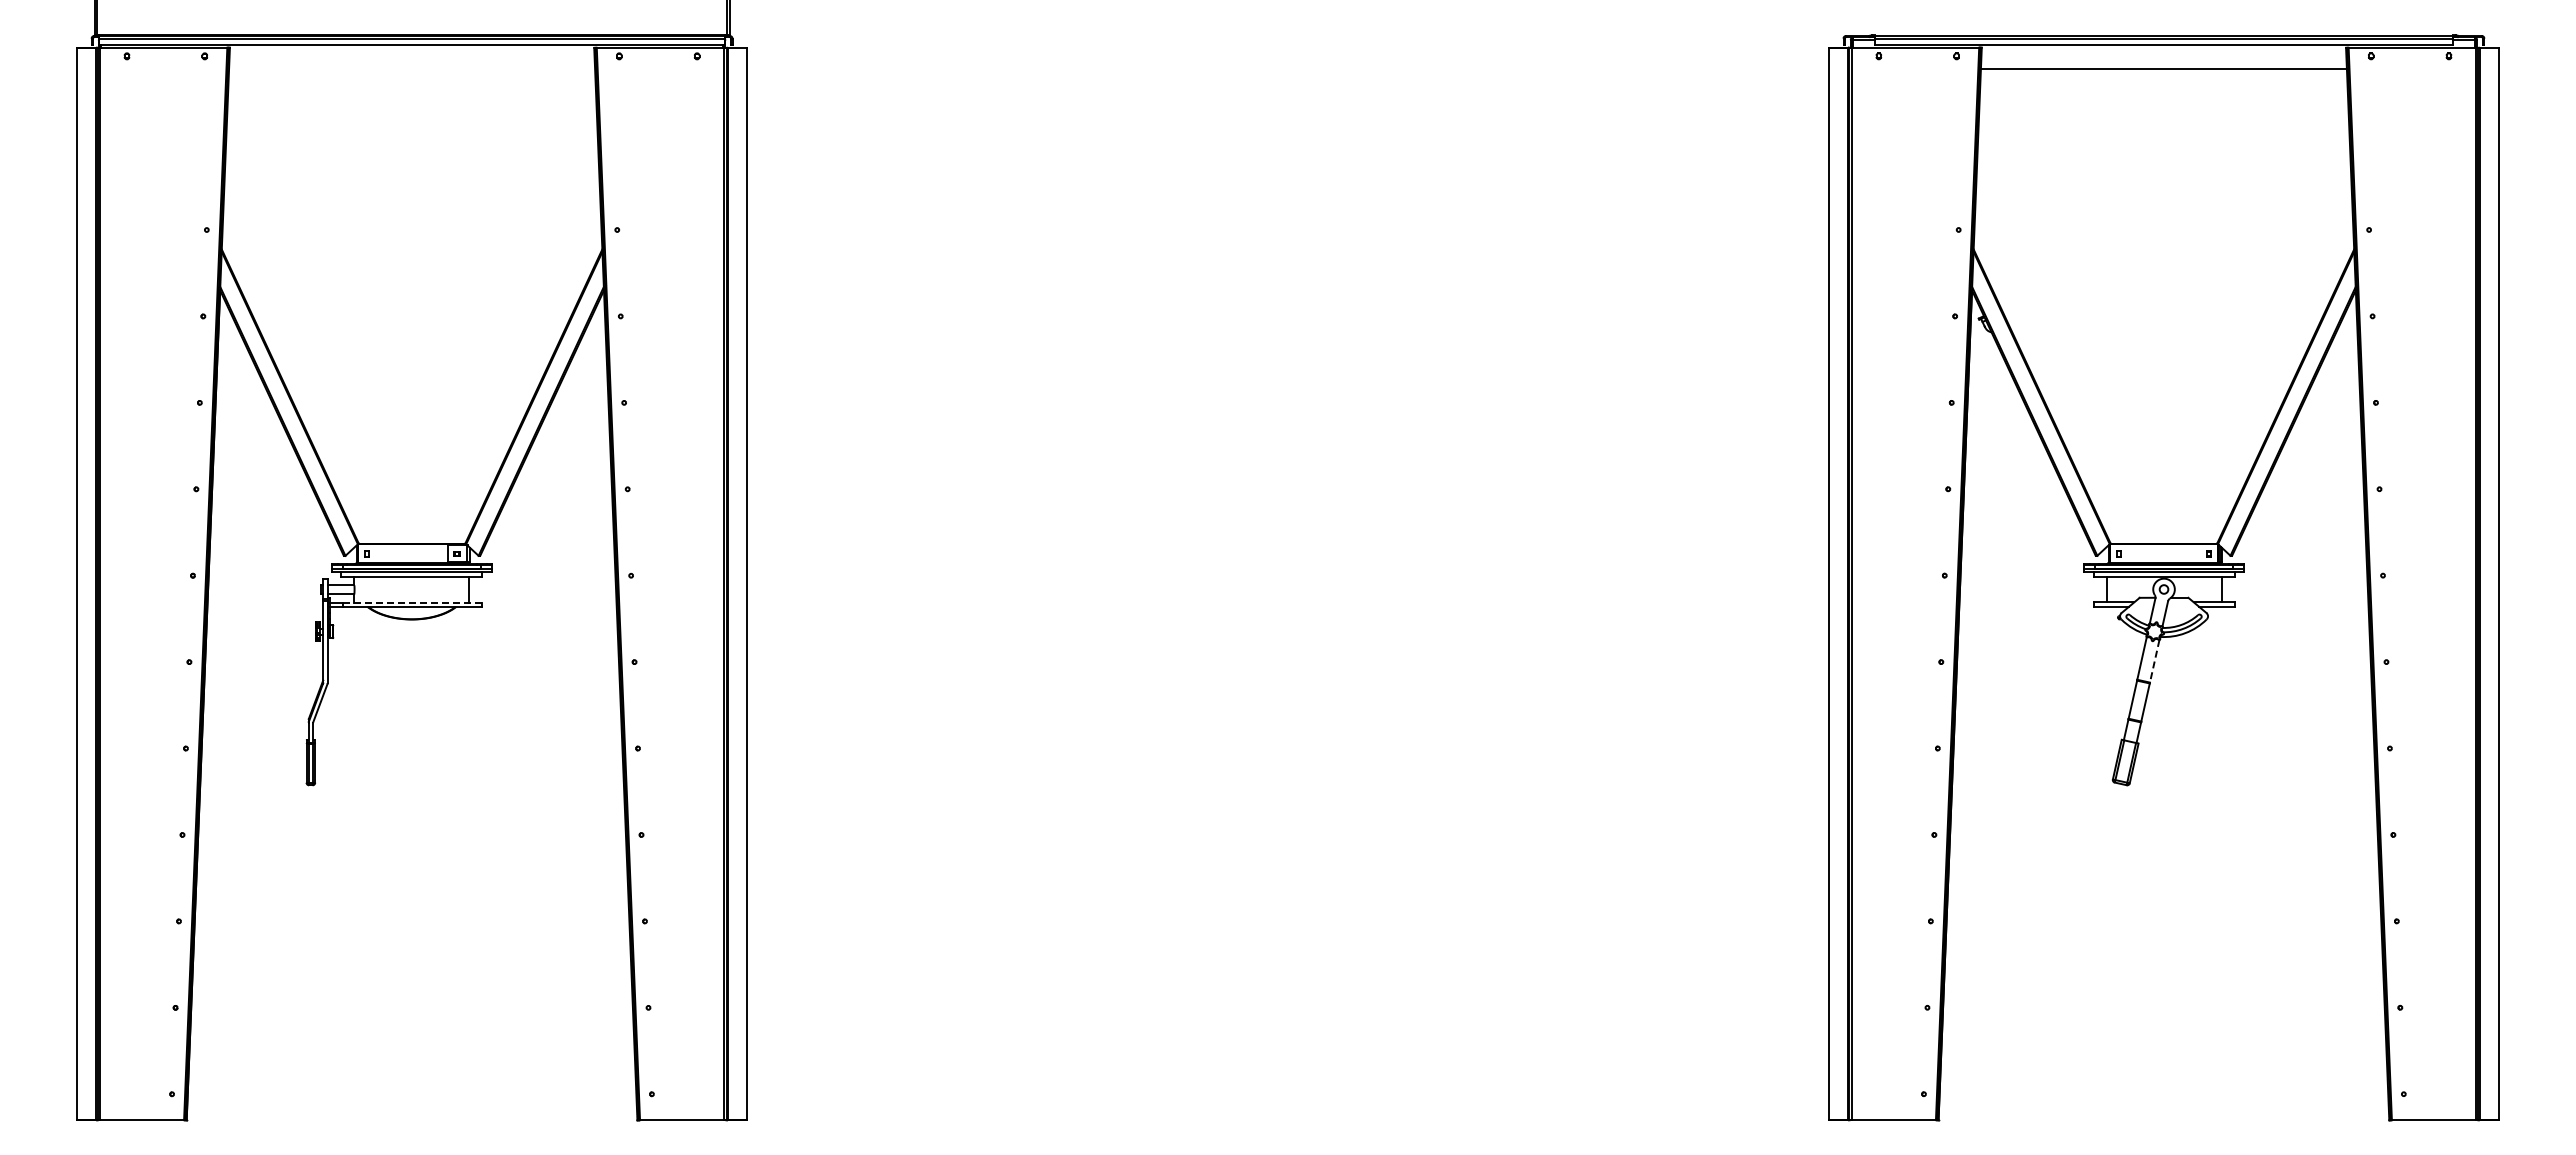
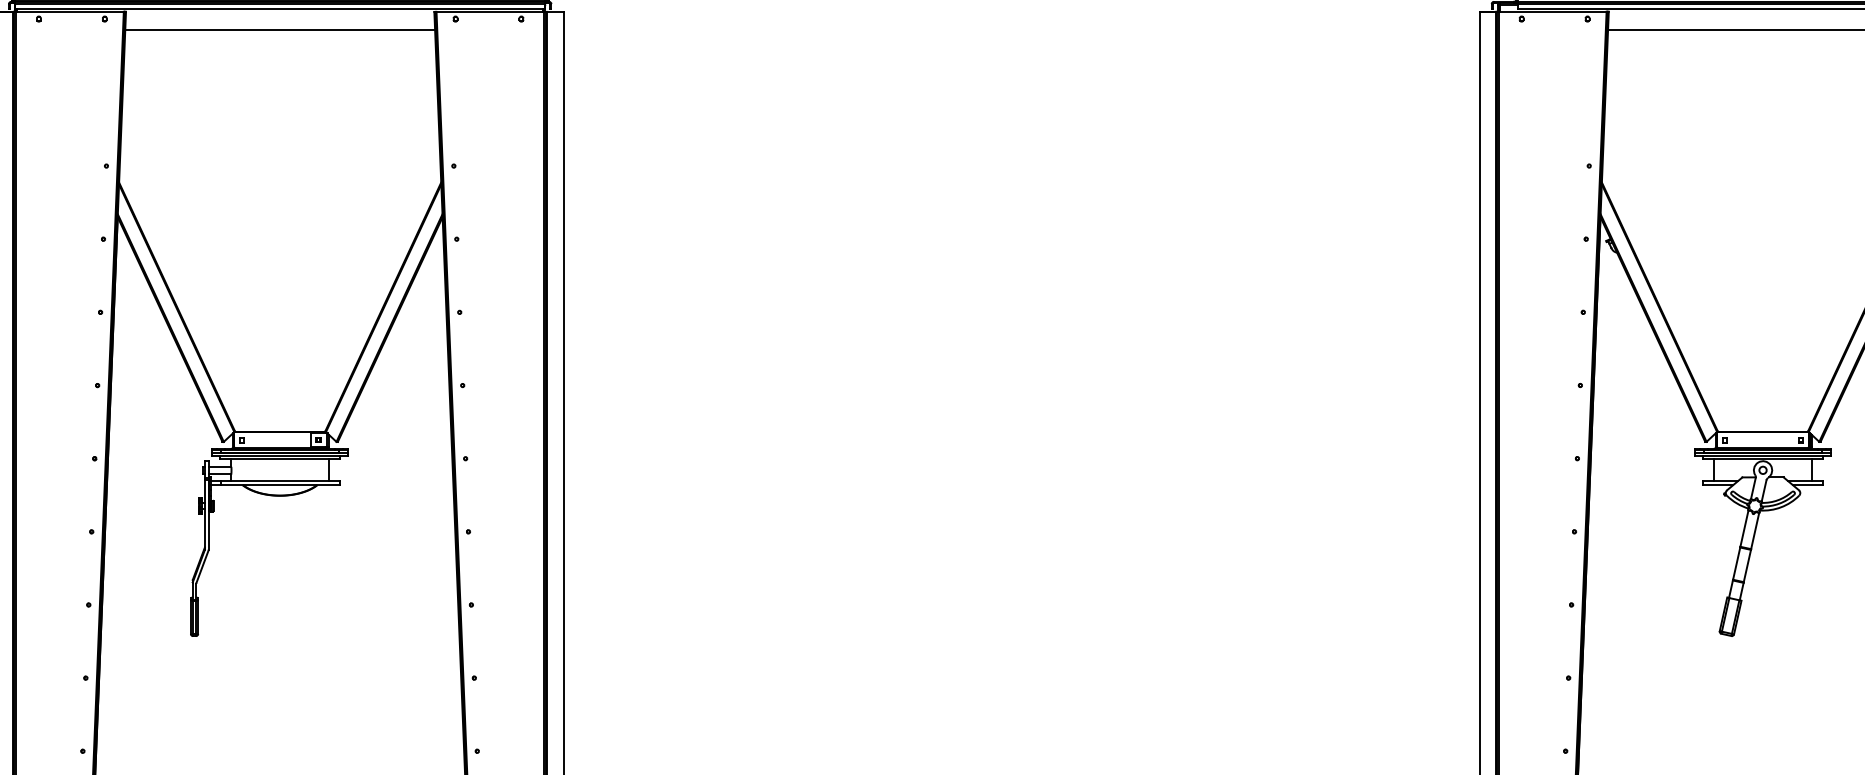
line: (412, 68) -> (280, 29), added
line: (412, 602) -> (280, 481), dashed -> solid
line: (2154, 661) -> (1754, 531), dashed -> solid

